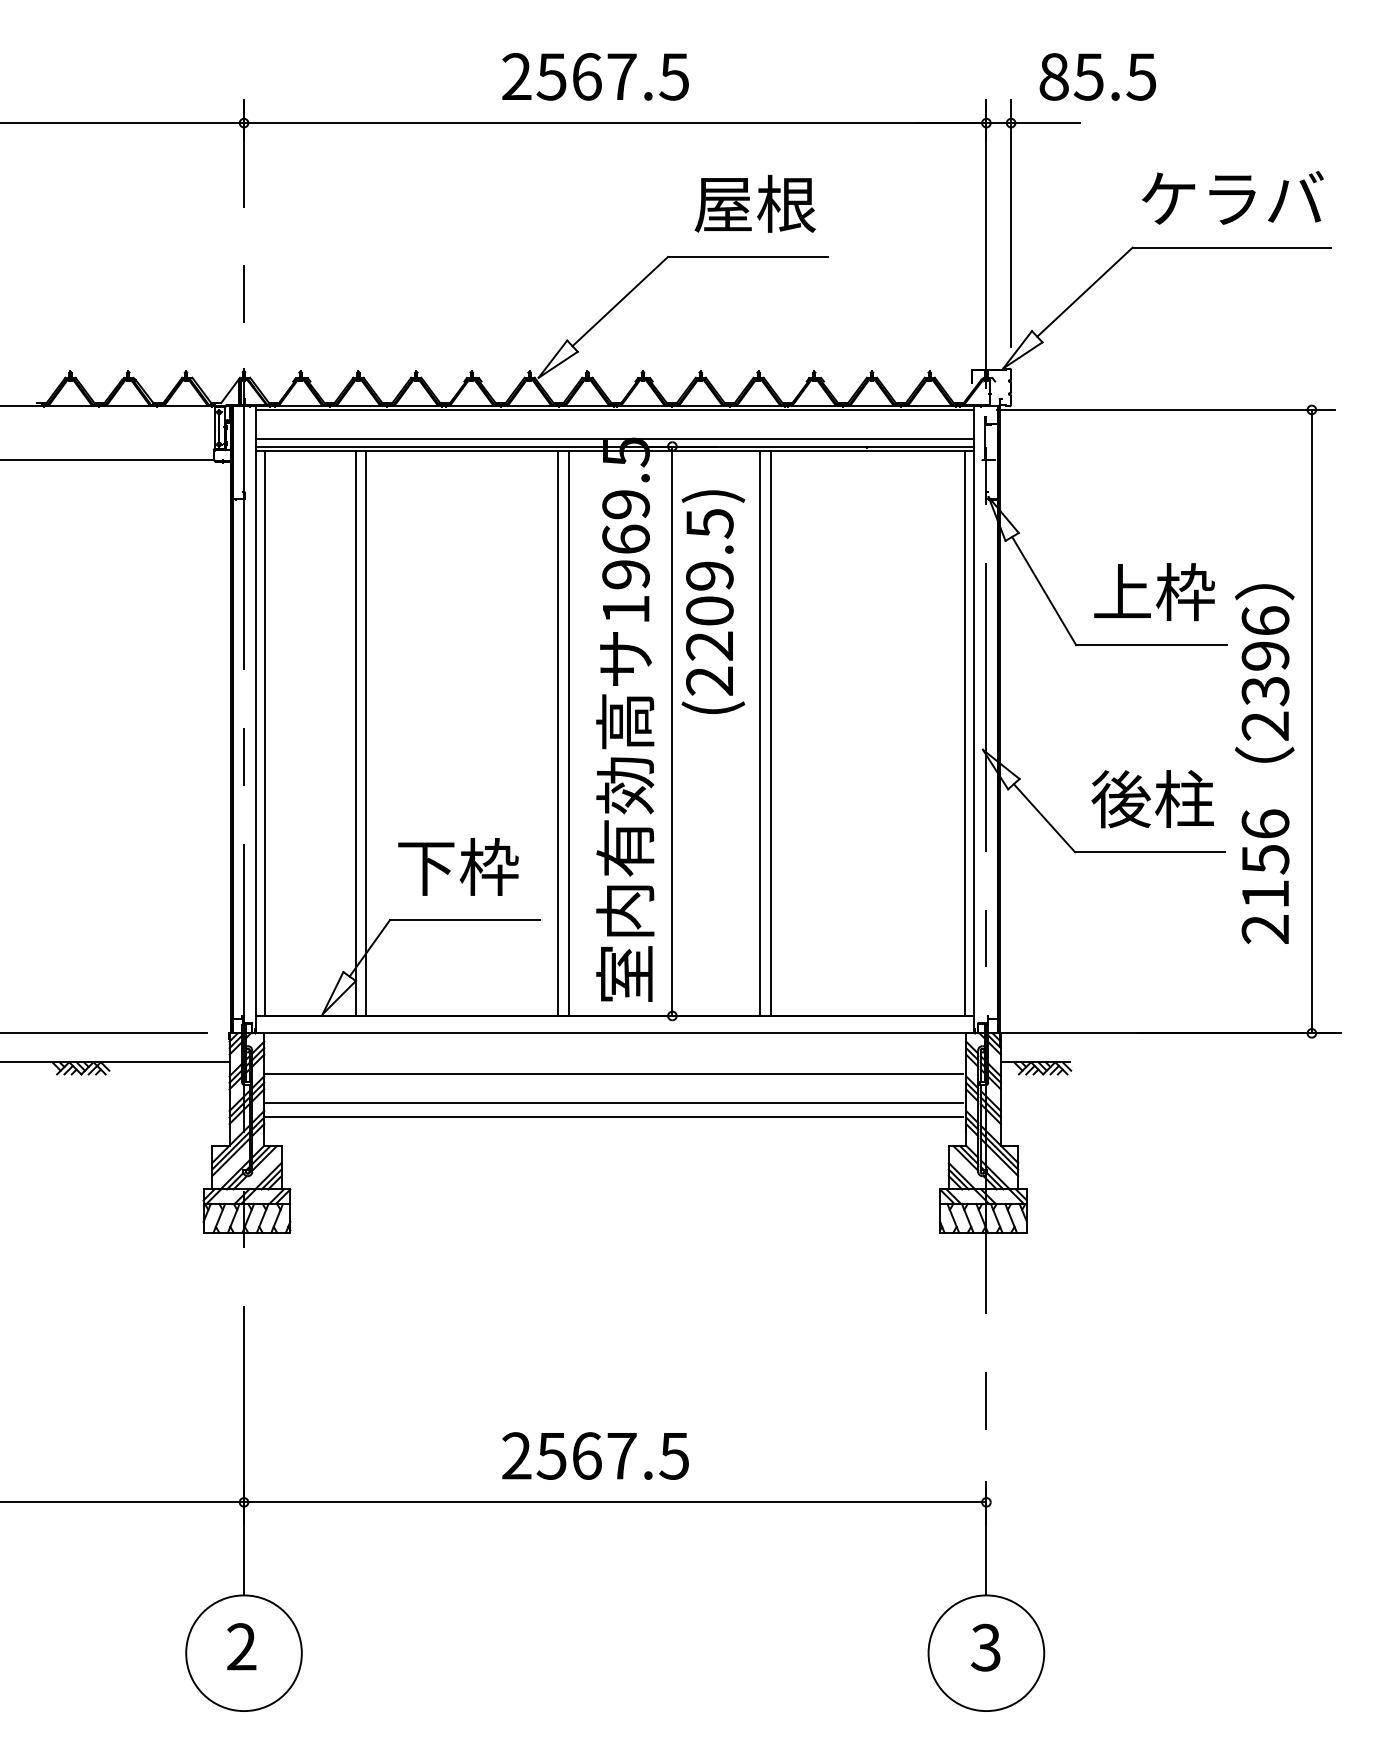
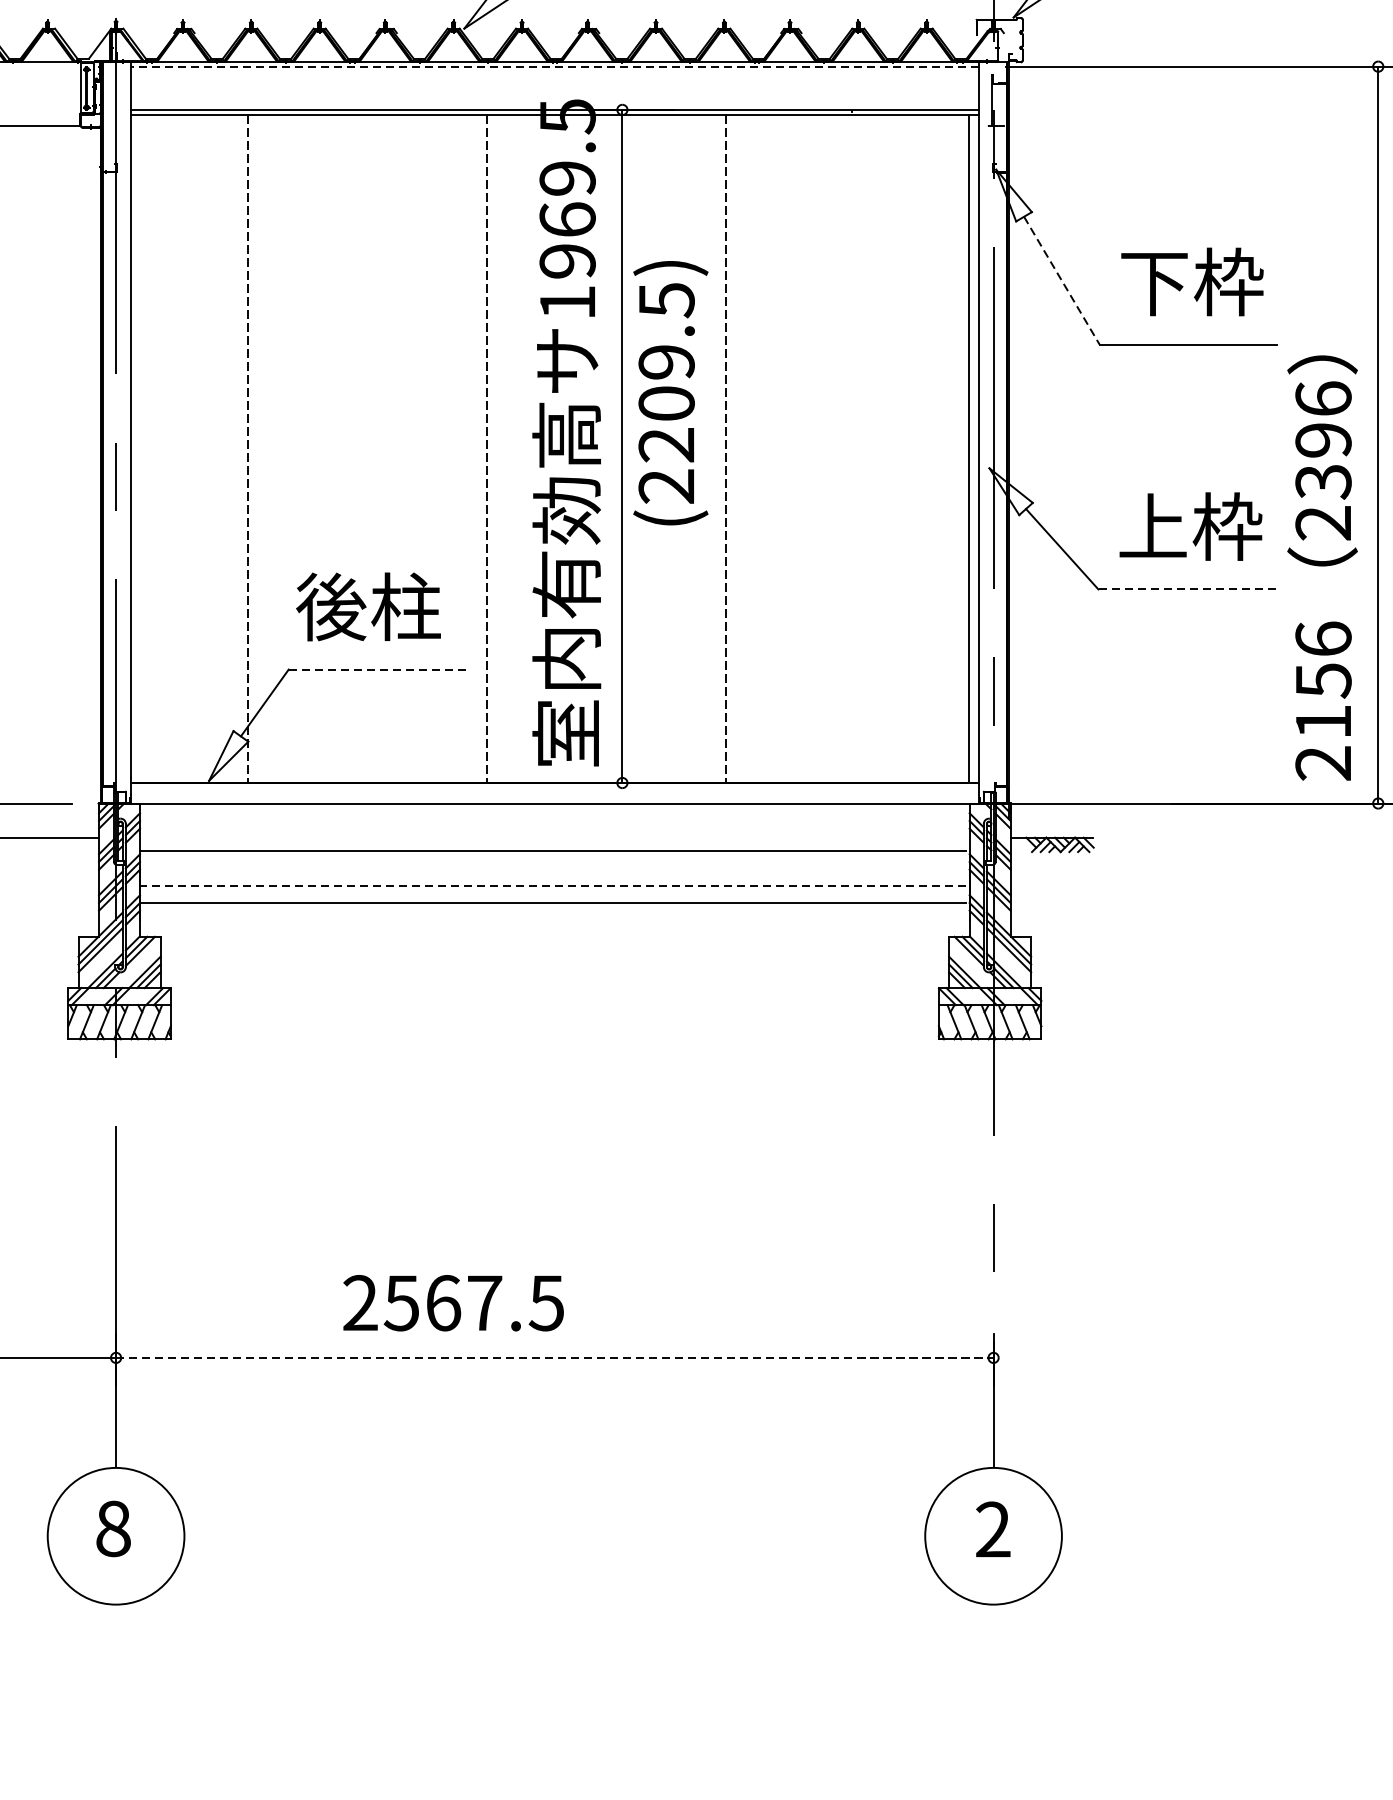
line: (615, 410) -> (555, 67), solid -> dashed
line: (615, 439) -> (555, 101), removed
line: (1044, 591) -> (1062, 281), solid -> dashed
text: (1122, 592) -> (1154, 282), 上枠 -> 下枠
text: (713, 601) -> (671, 392), moved
line: (265, 733) -> (141, 449), removed
line: (366, 733) -> (260, 449), removed
line: (568, 733) -> (499, 449), removed
line: (771, 733) -> (739, 449), removed
line: (355, 734) -> (247, 450), solid -> dashed
line: (557, 734) -> (486, 450), solid -> dashed
line: (760, 734) -> (726, 450), solid -> dashed
text: (1264, 763) -> (1322, 567), moved
text: (1152, 799) -> (1189, 527), 後柱 -> 上枠
line: (1149, 852) -> (1186, 589), solid -> dashed
text: (457, 867) -> (368, 607), 下枠 -> 後柱
line: (465, 920) -> (377, 670), solid -> dashed
line: (613, 1102) -> (552, 885), solid -> dashed
text: (595, 1455) -> (453, 1302), moved
line: (615, 1502) -> (555, 1358), solid -> dashed
text: (241, 1646) -> (113, 1528), 2 -> 8
text: (985, 1647) -> (992, 1529), 3 -> 2

